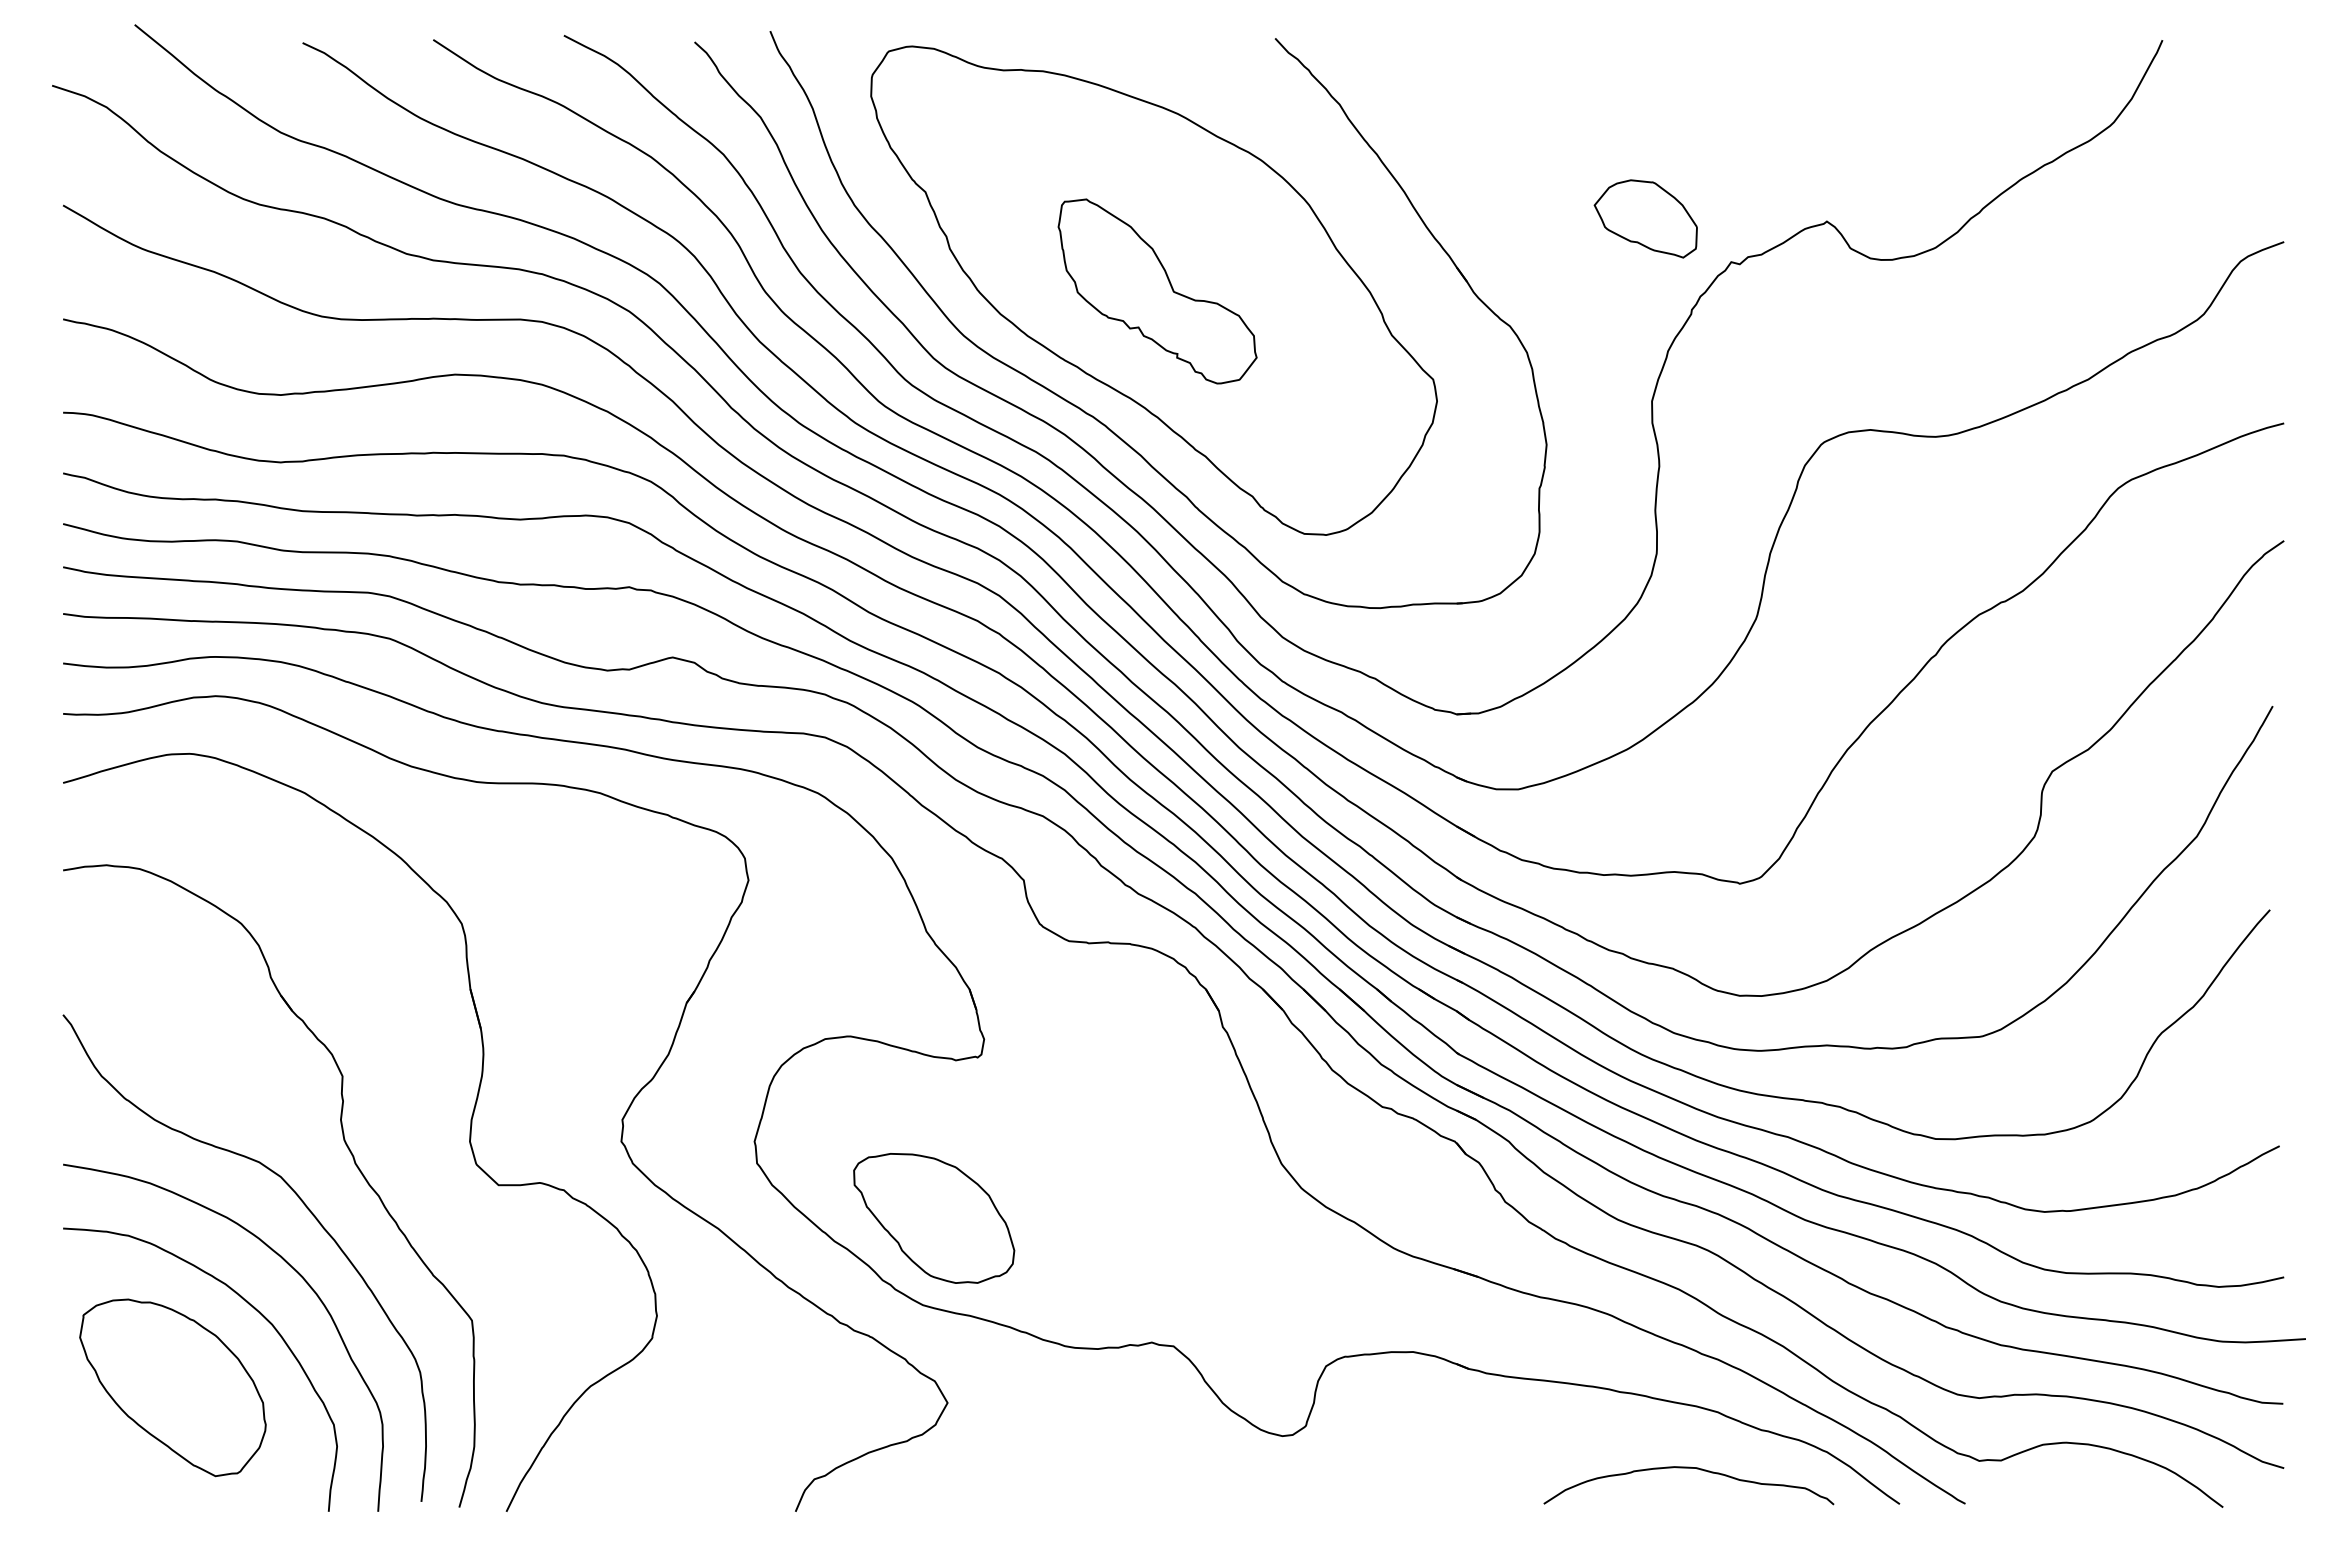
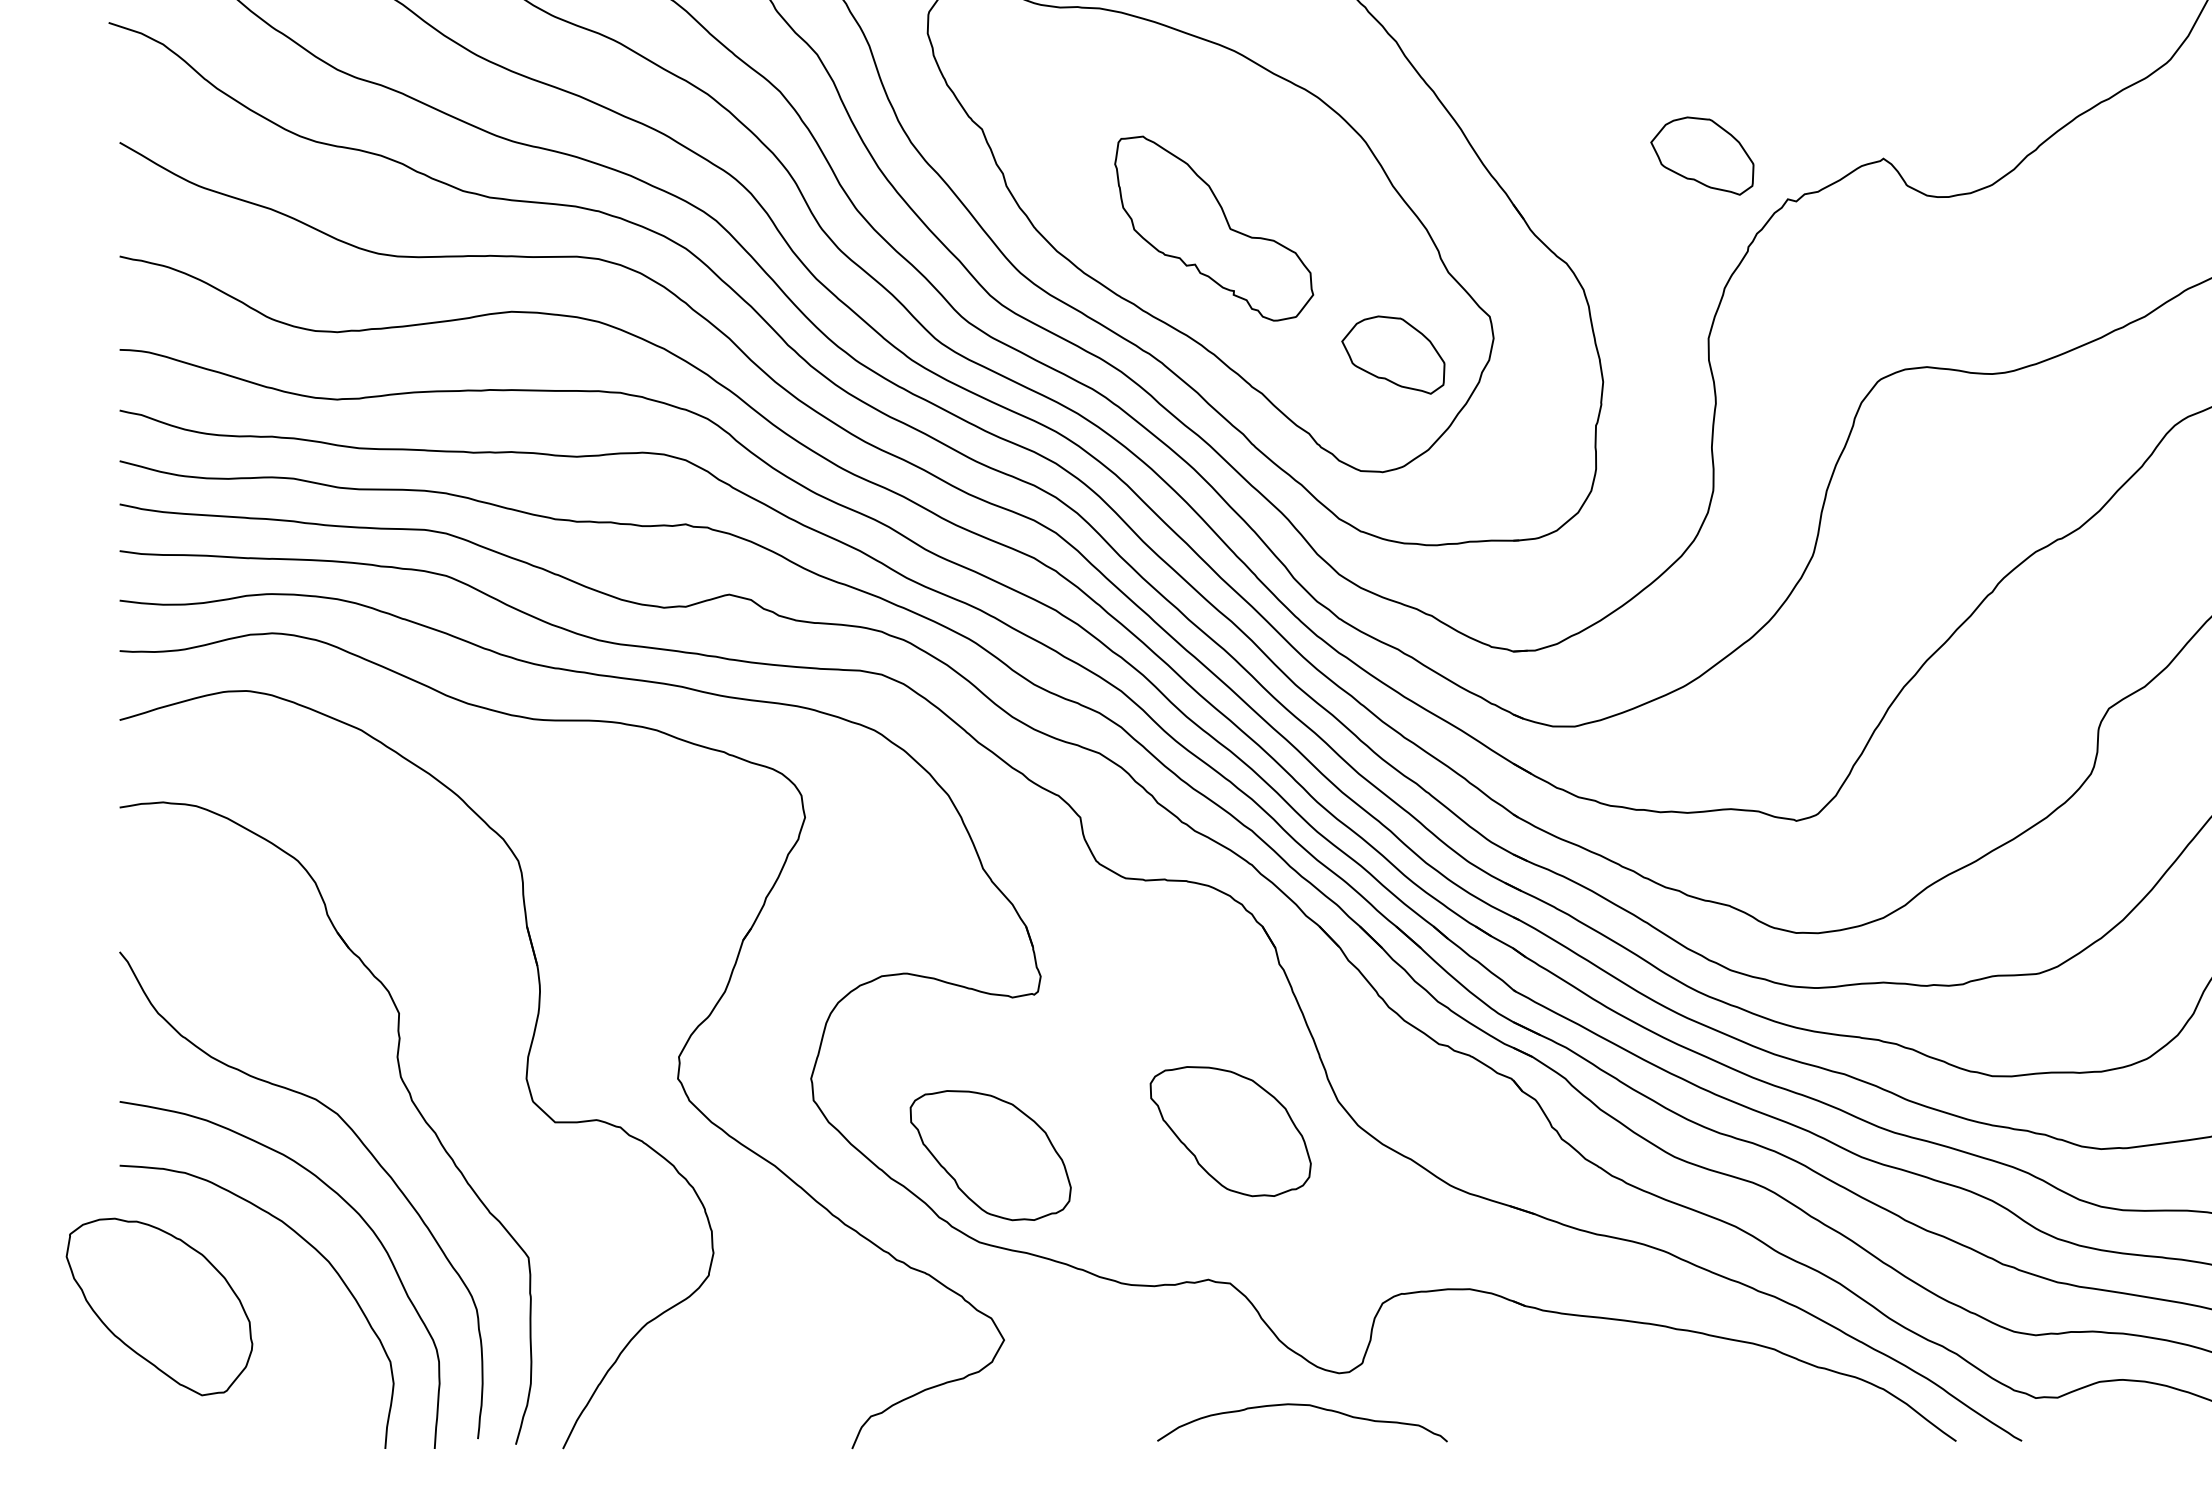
part: (1336, 417) -> (1393, 354), added
part: (1174, 1194) -> (1231, 1131), added
part: (172, 1387) -> (159, 1306), moved
curve: (1688, 1468) -> (1302, 1405), moved

